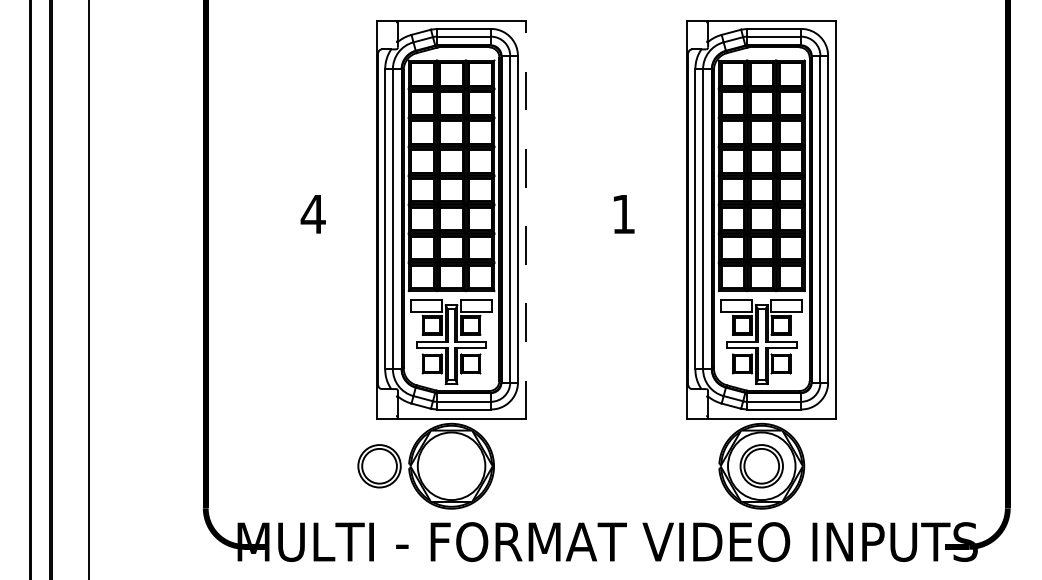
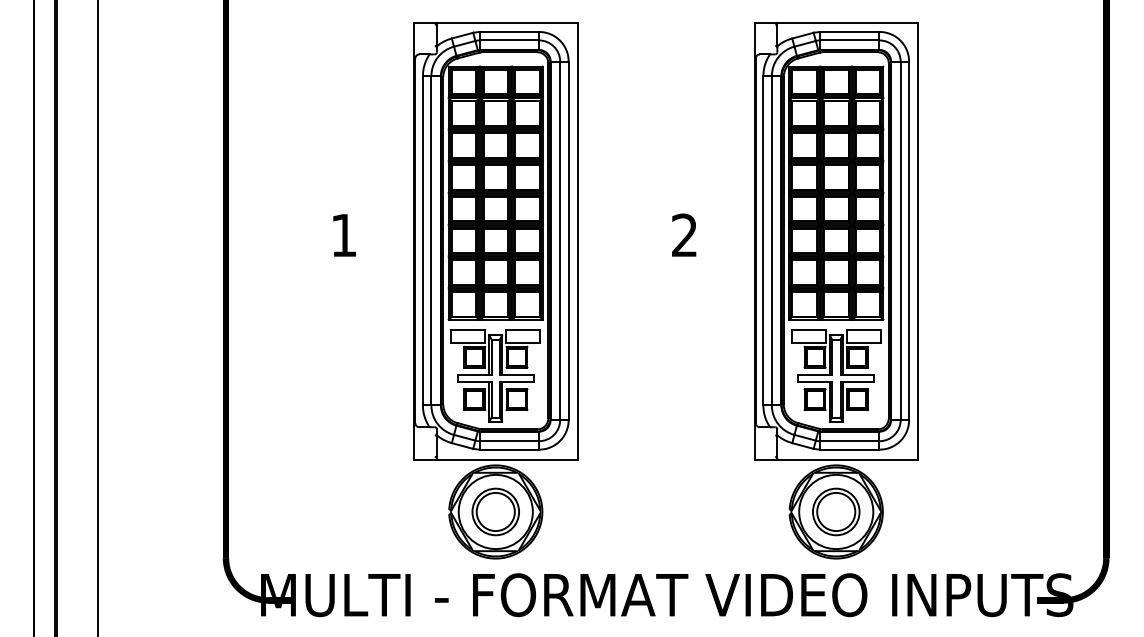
text: (623, 213) -> (684, 234), 1 -> 2
text: (312, 214) -> (343, 235), 4 -> 1
line: (526, 219) -> (578, 241), dashed -> solid
part: (379, 466) -> (495, 512), moved

